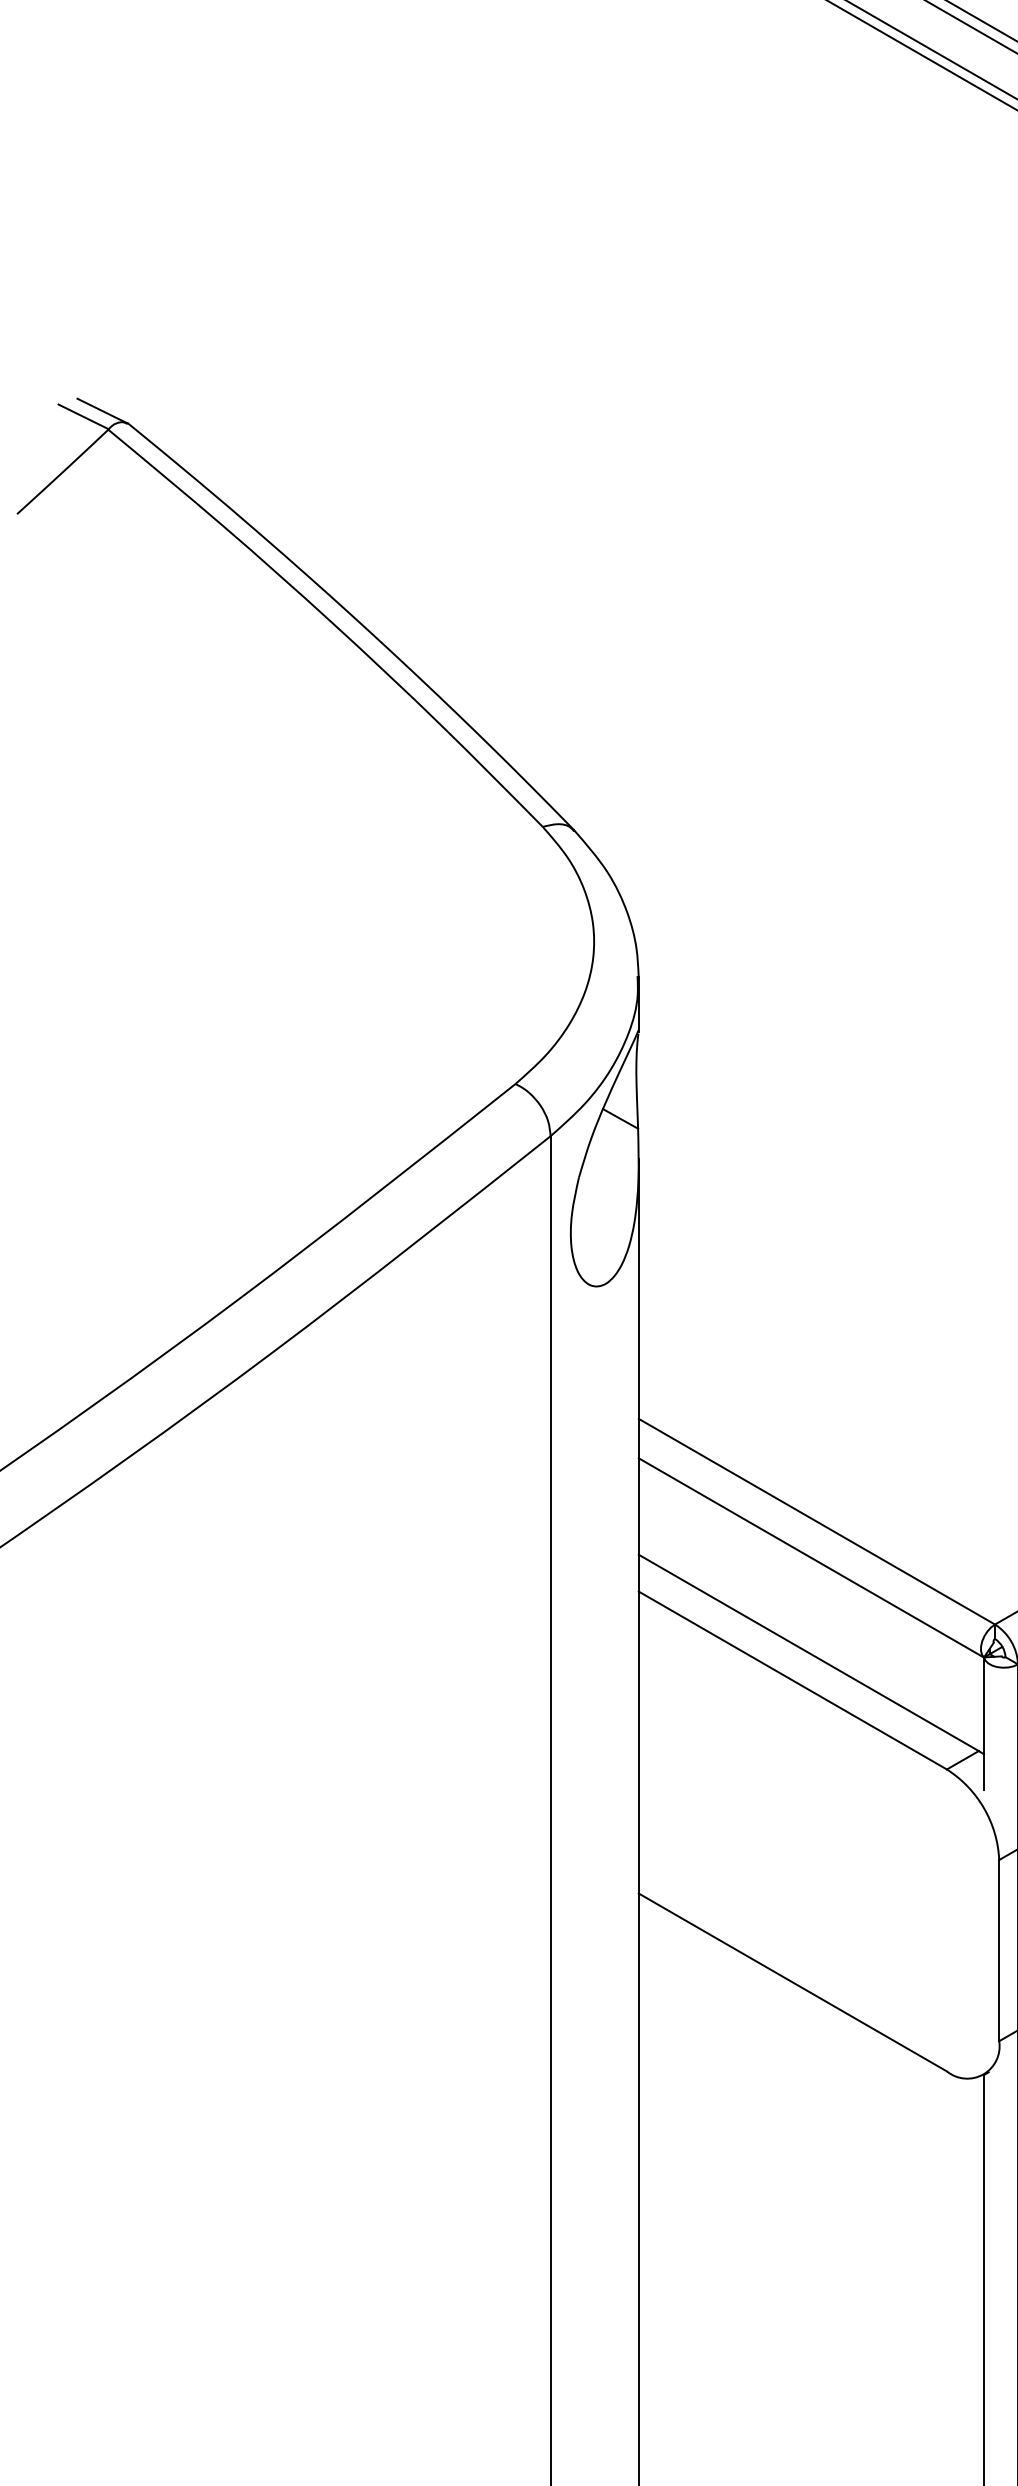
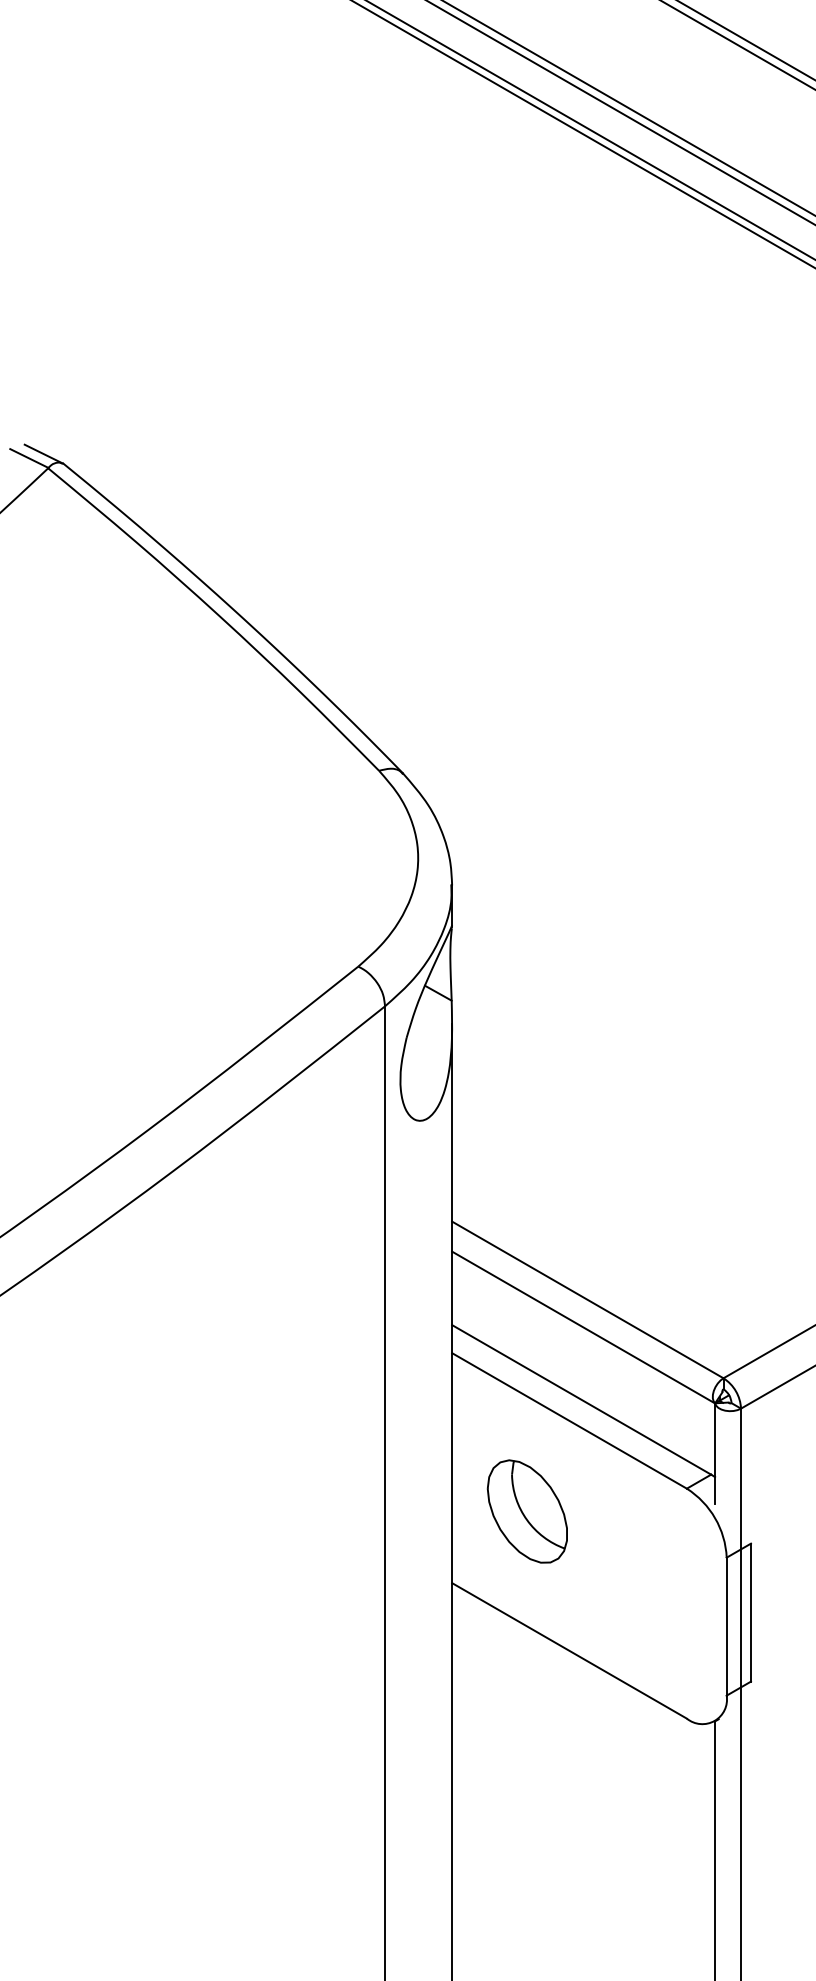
part: (736, 1799) -> (526, 1511), added

